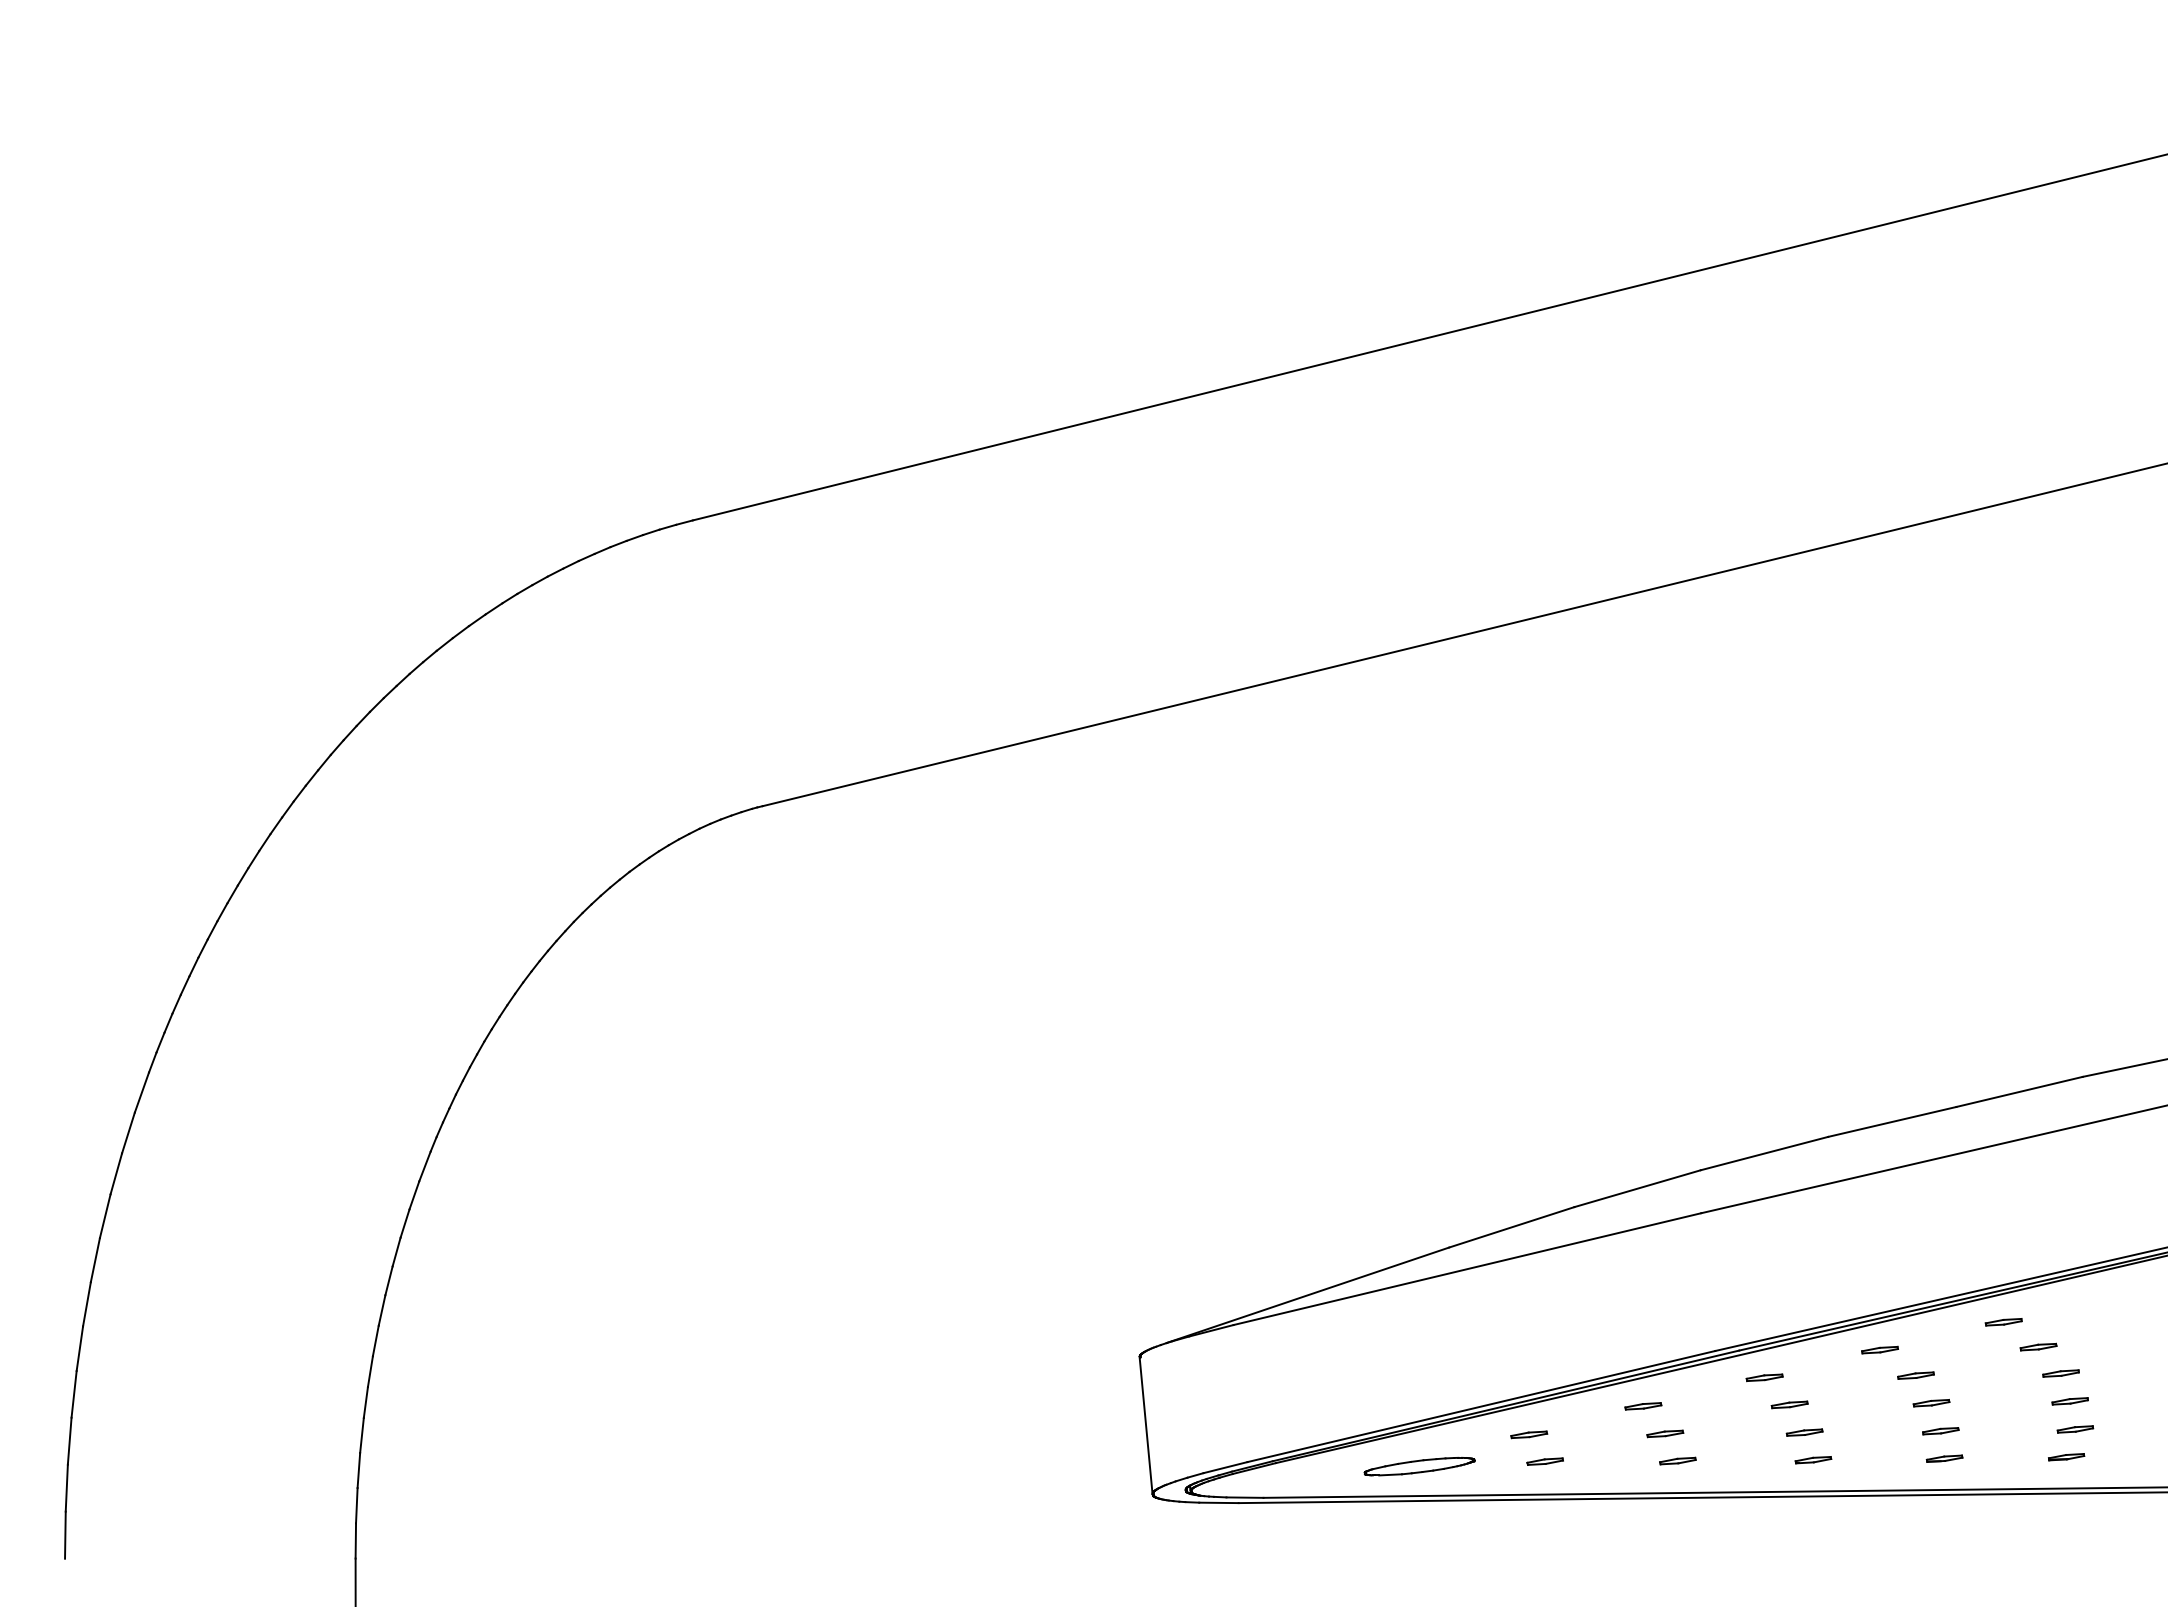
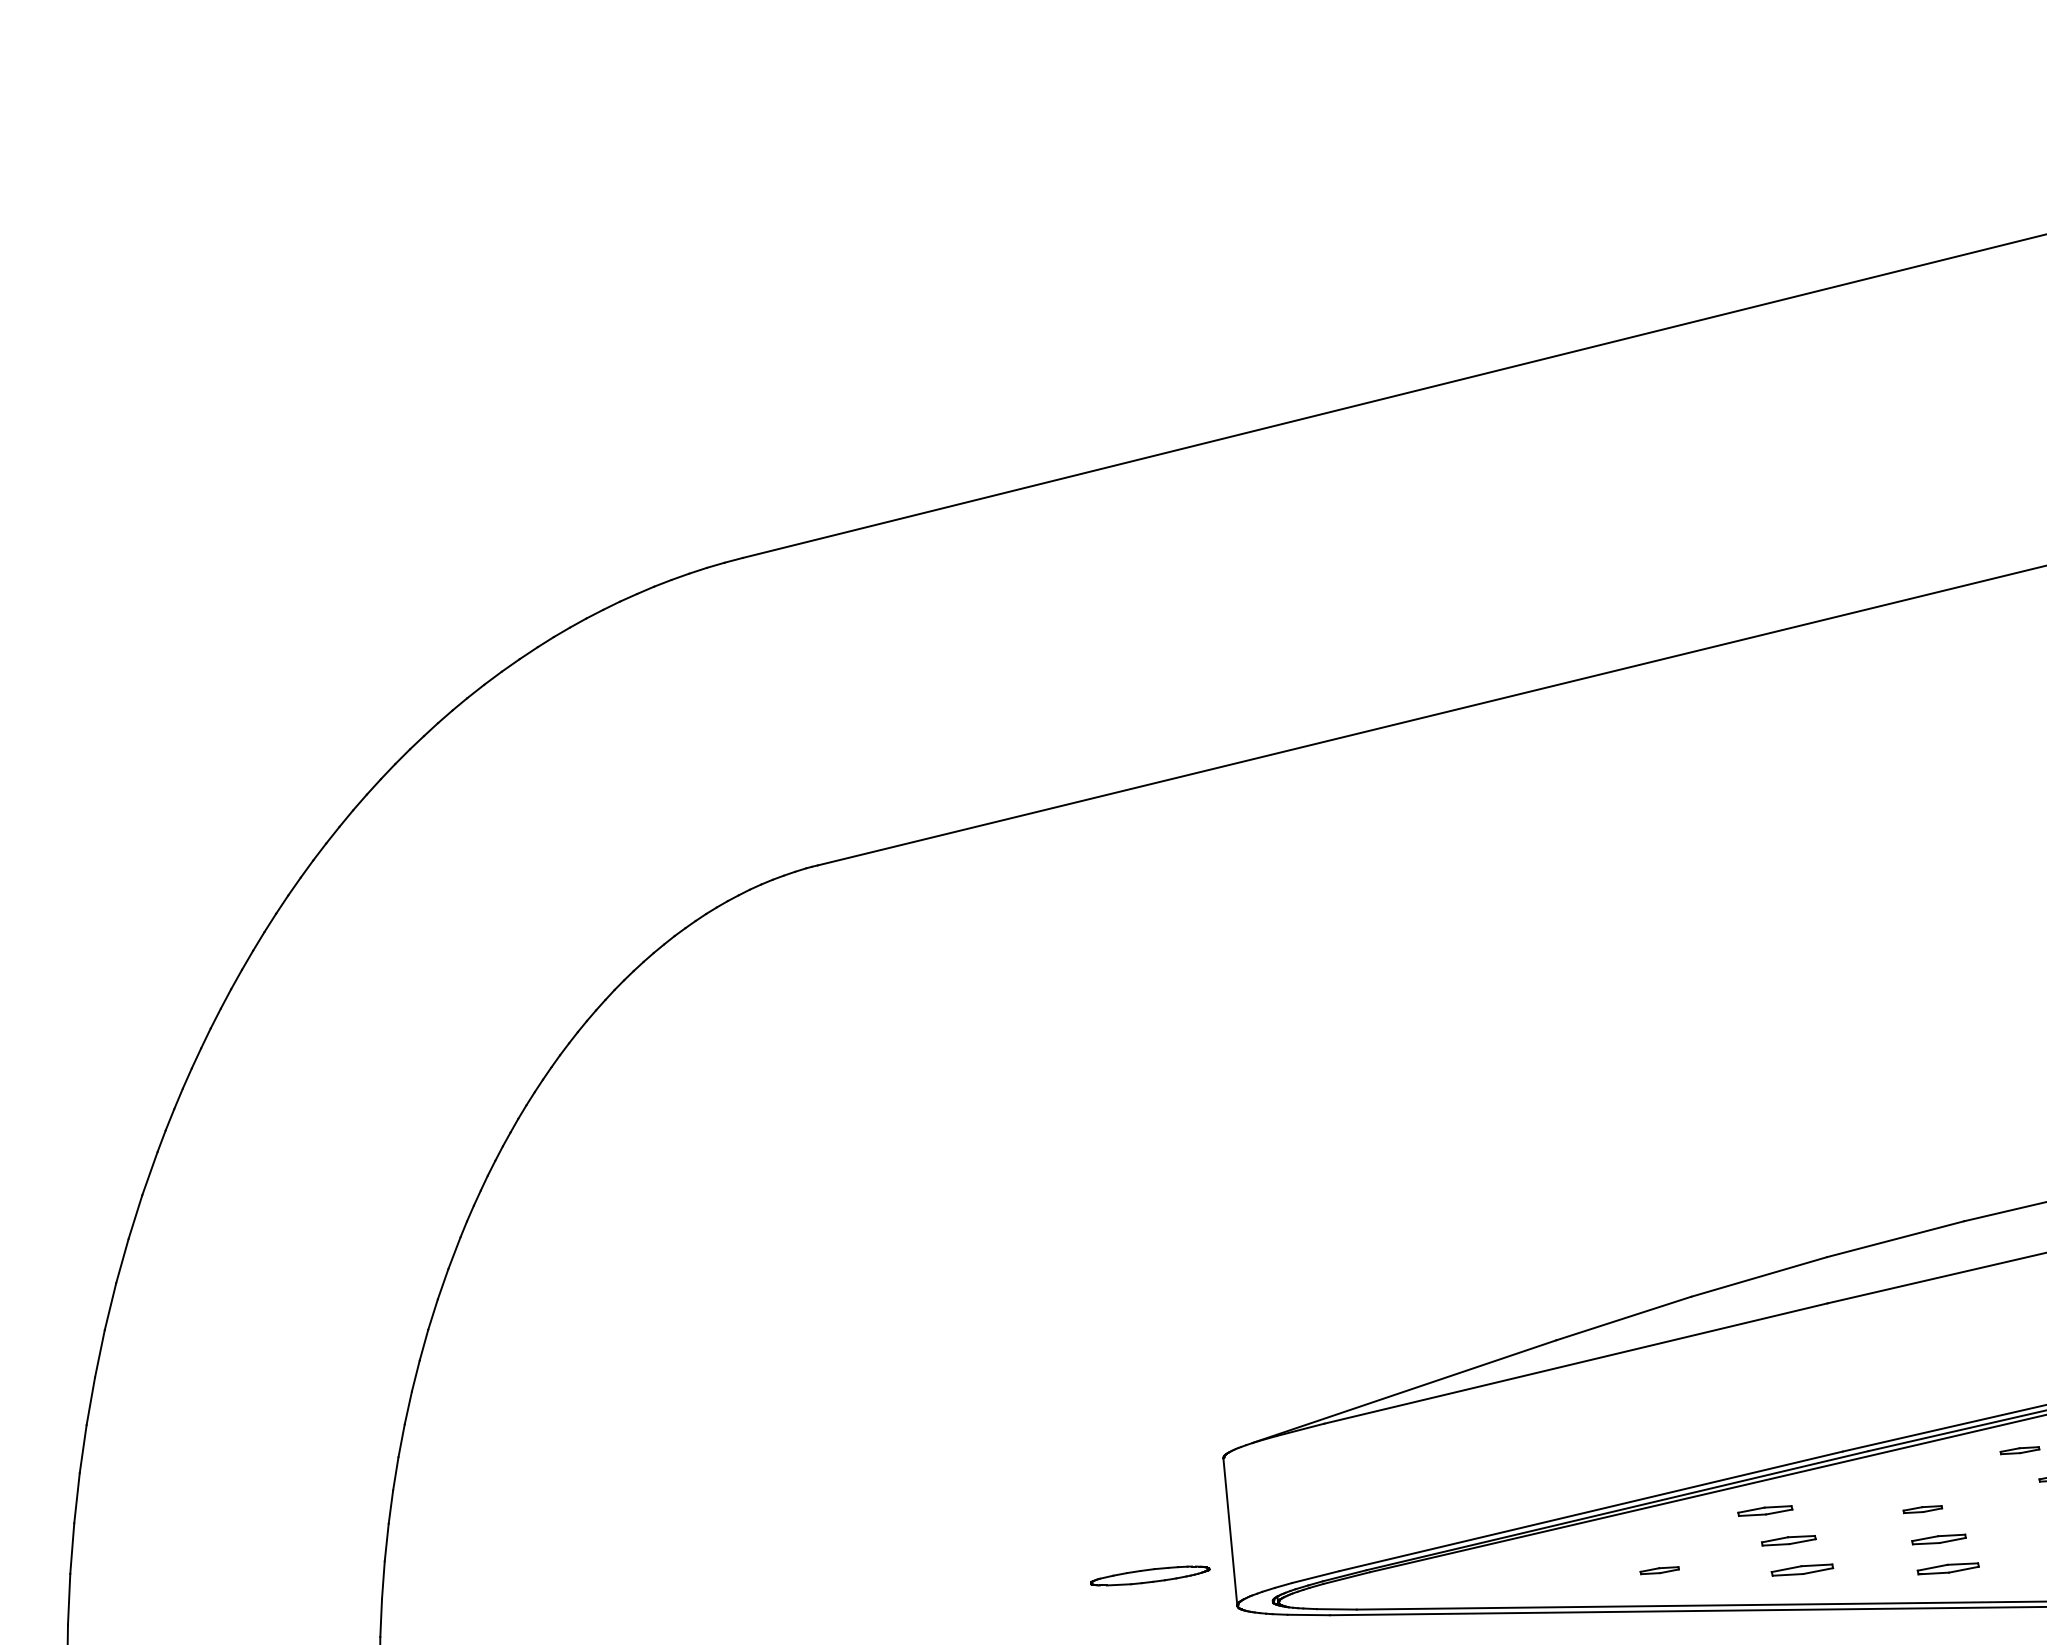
part: (1764, 1377) -> (1895, 1480), removed
part: (1643, 1406) -> (1765, 1511), size x1.4
part: (1804, 1432) -> (1938, 1539), size x1.4
part: (1665, 1433) -> (1789, 1540), size x1.4
part: (1529, 1434) -> (1642, 1541), removed
part: (1677, 1460) -> (1802, 1569), size x1.6
part: (1813, 1460) -> (1948, 1569), size x1.6
part: (1419, 1466) -> (1150, 1575), moved

